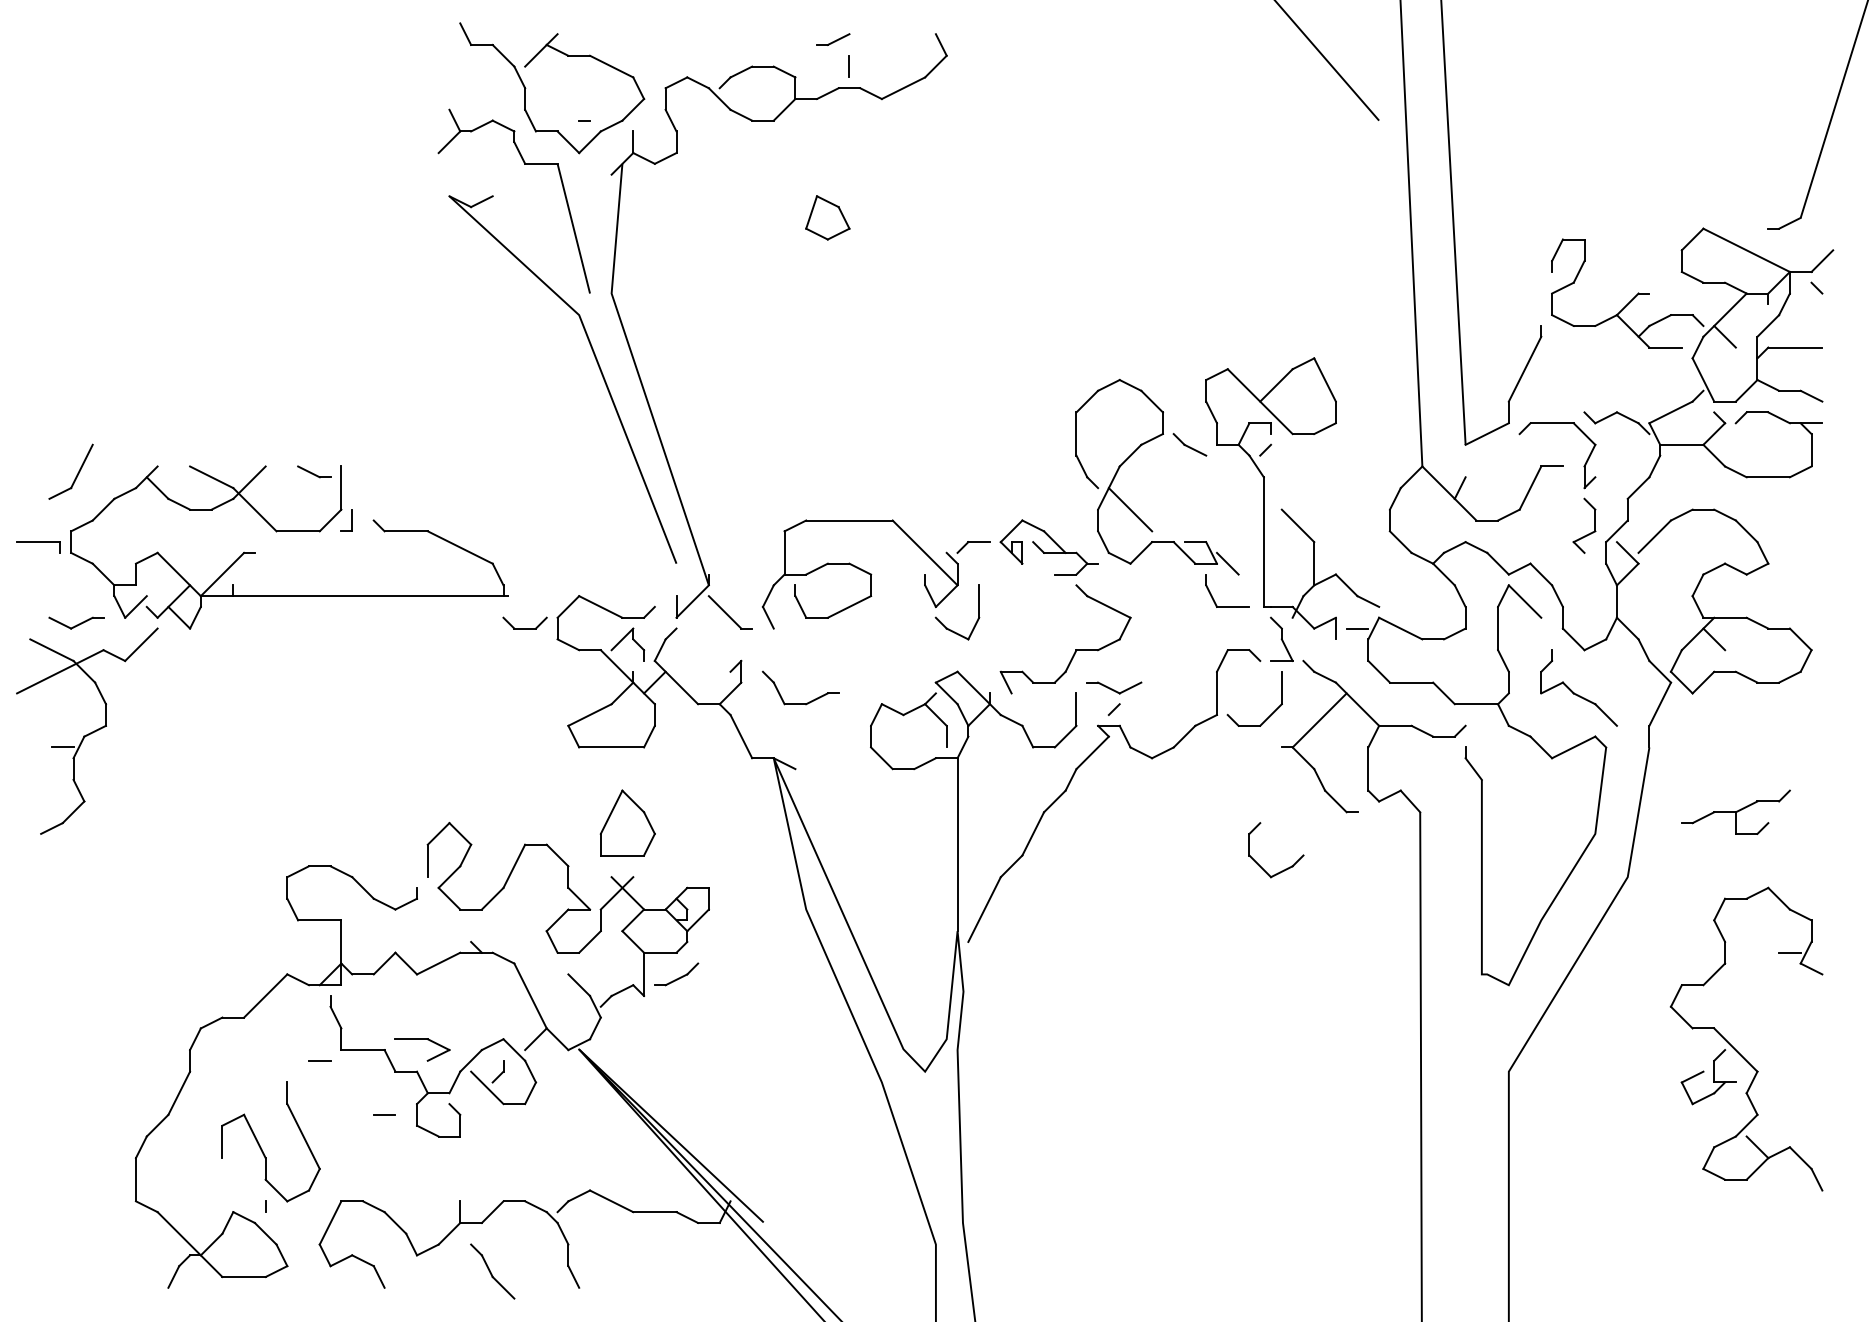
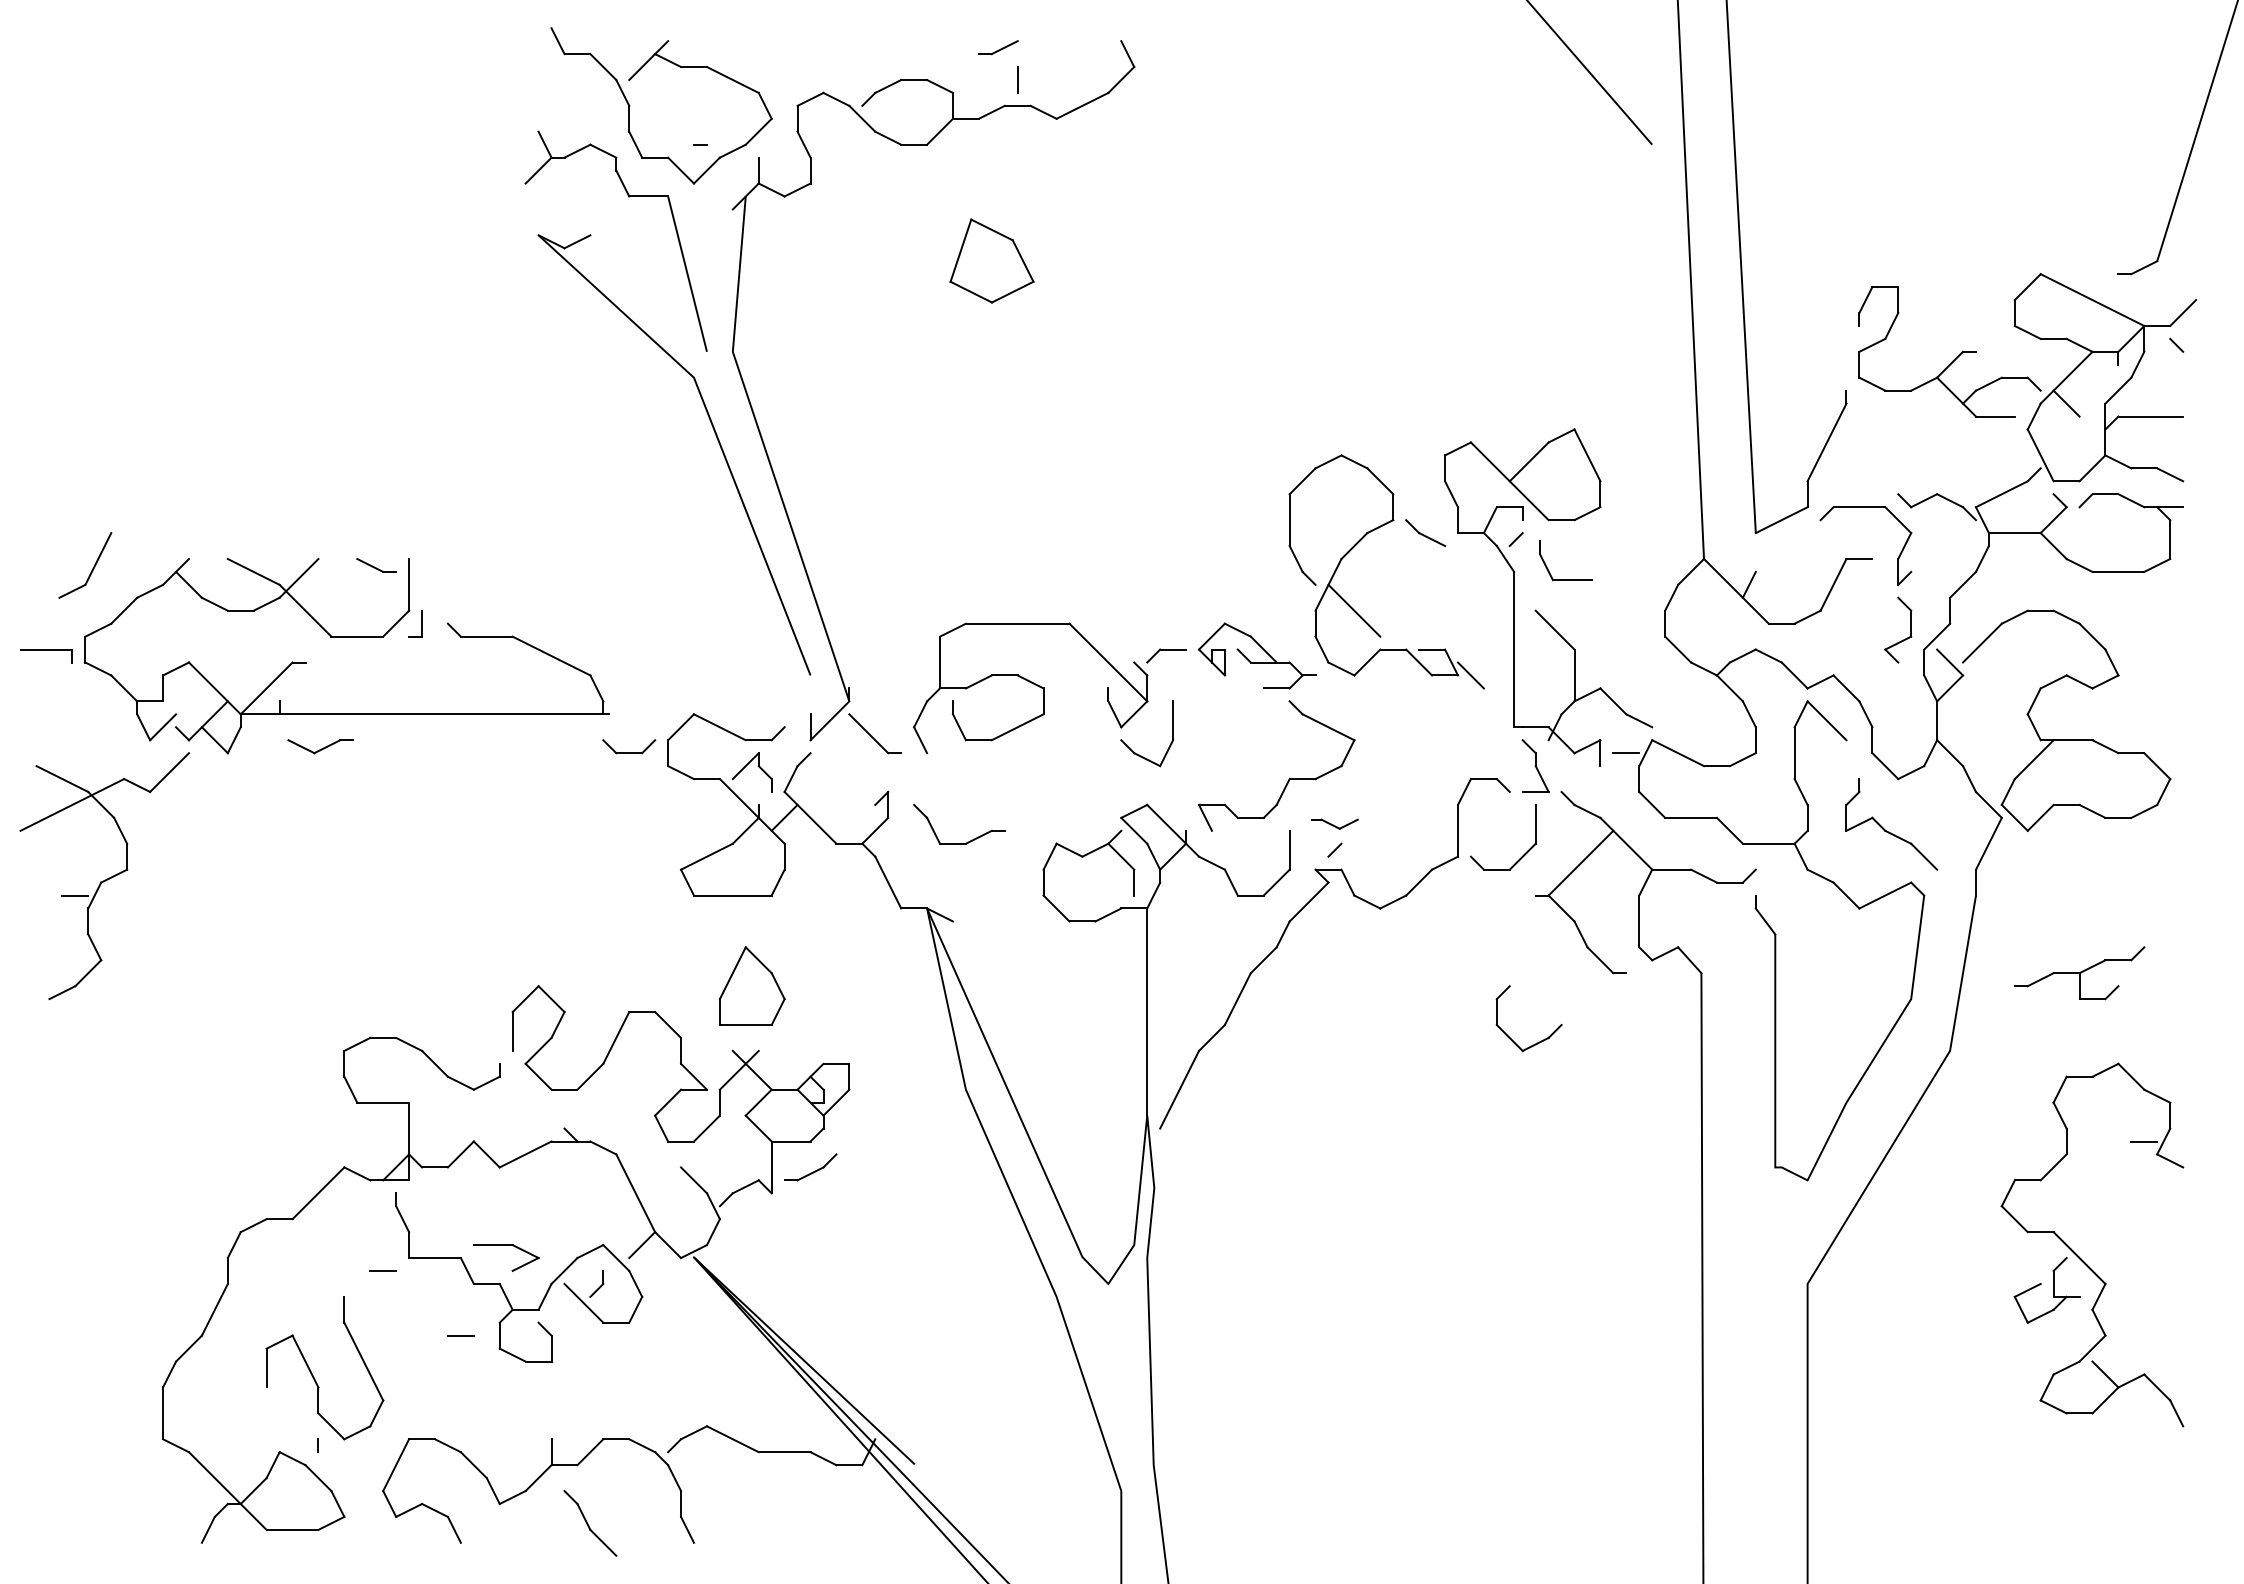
part: (827, 218) -> (991, 261), size x1.6
part: (1213, 597) -> (1548, 568), moved
part: (76, 623) -> (320, 746), moved
line: (1714, 639) -> (2053, 766), removed
part: (1114, 687) -> (1335, 823), size x0.7

